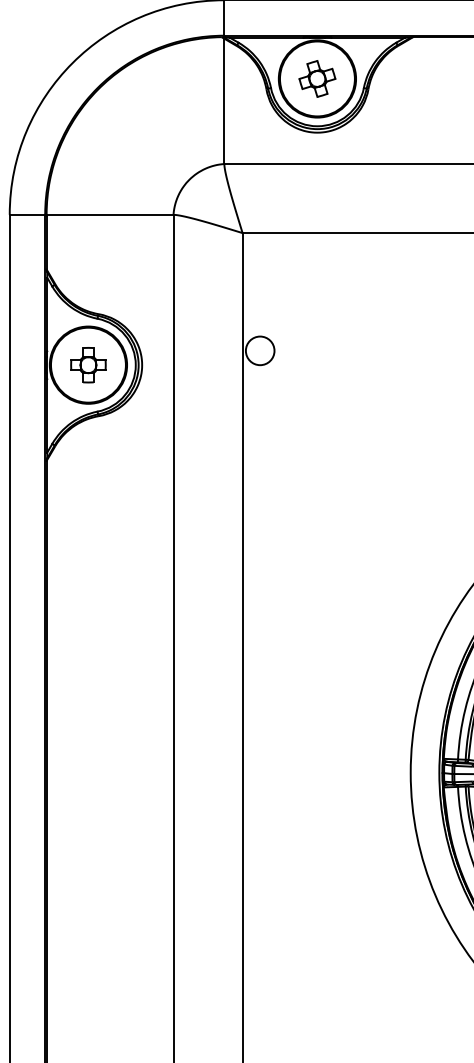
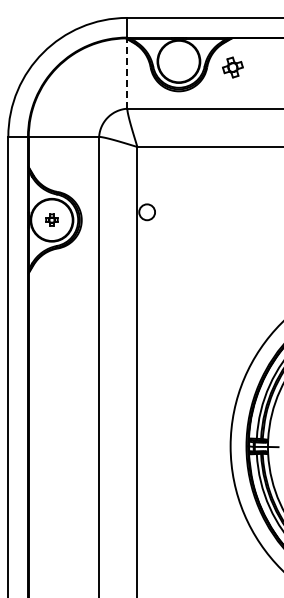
part: (316, 78) -> (232, 67), moved
line: (224, 100) -> (127, 73), solid -> dashed
part: (87, 363) -> (51, 219), size x0.6

